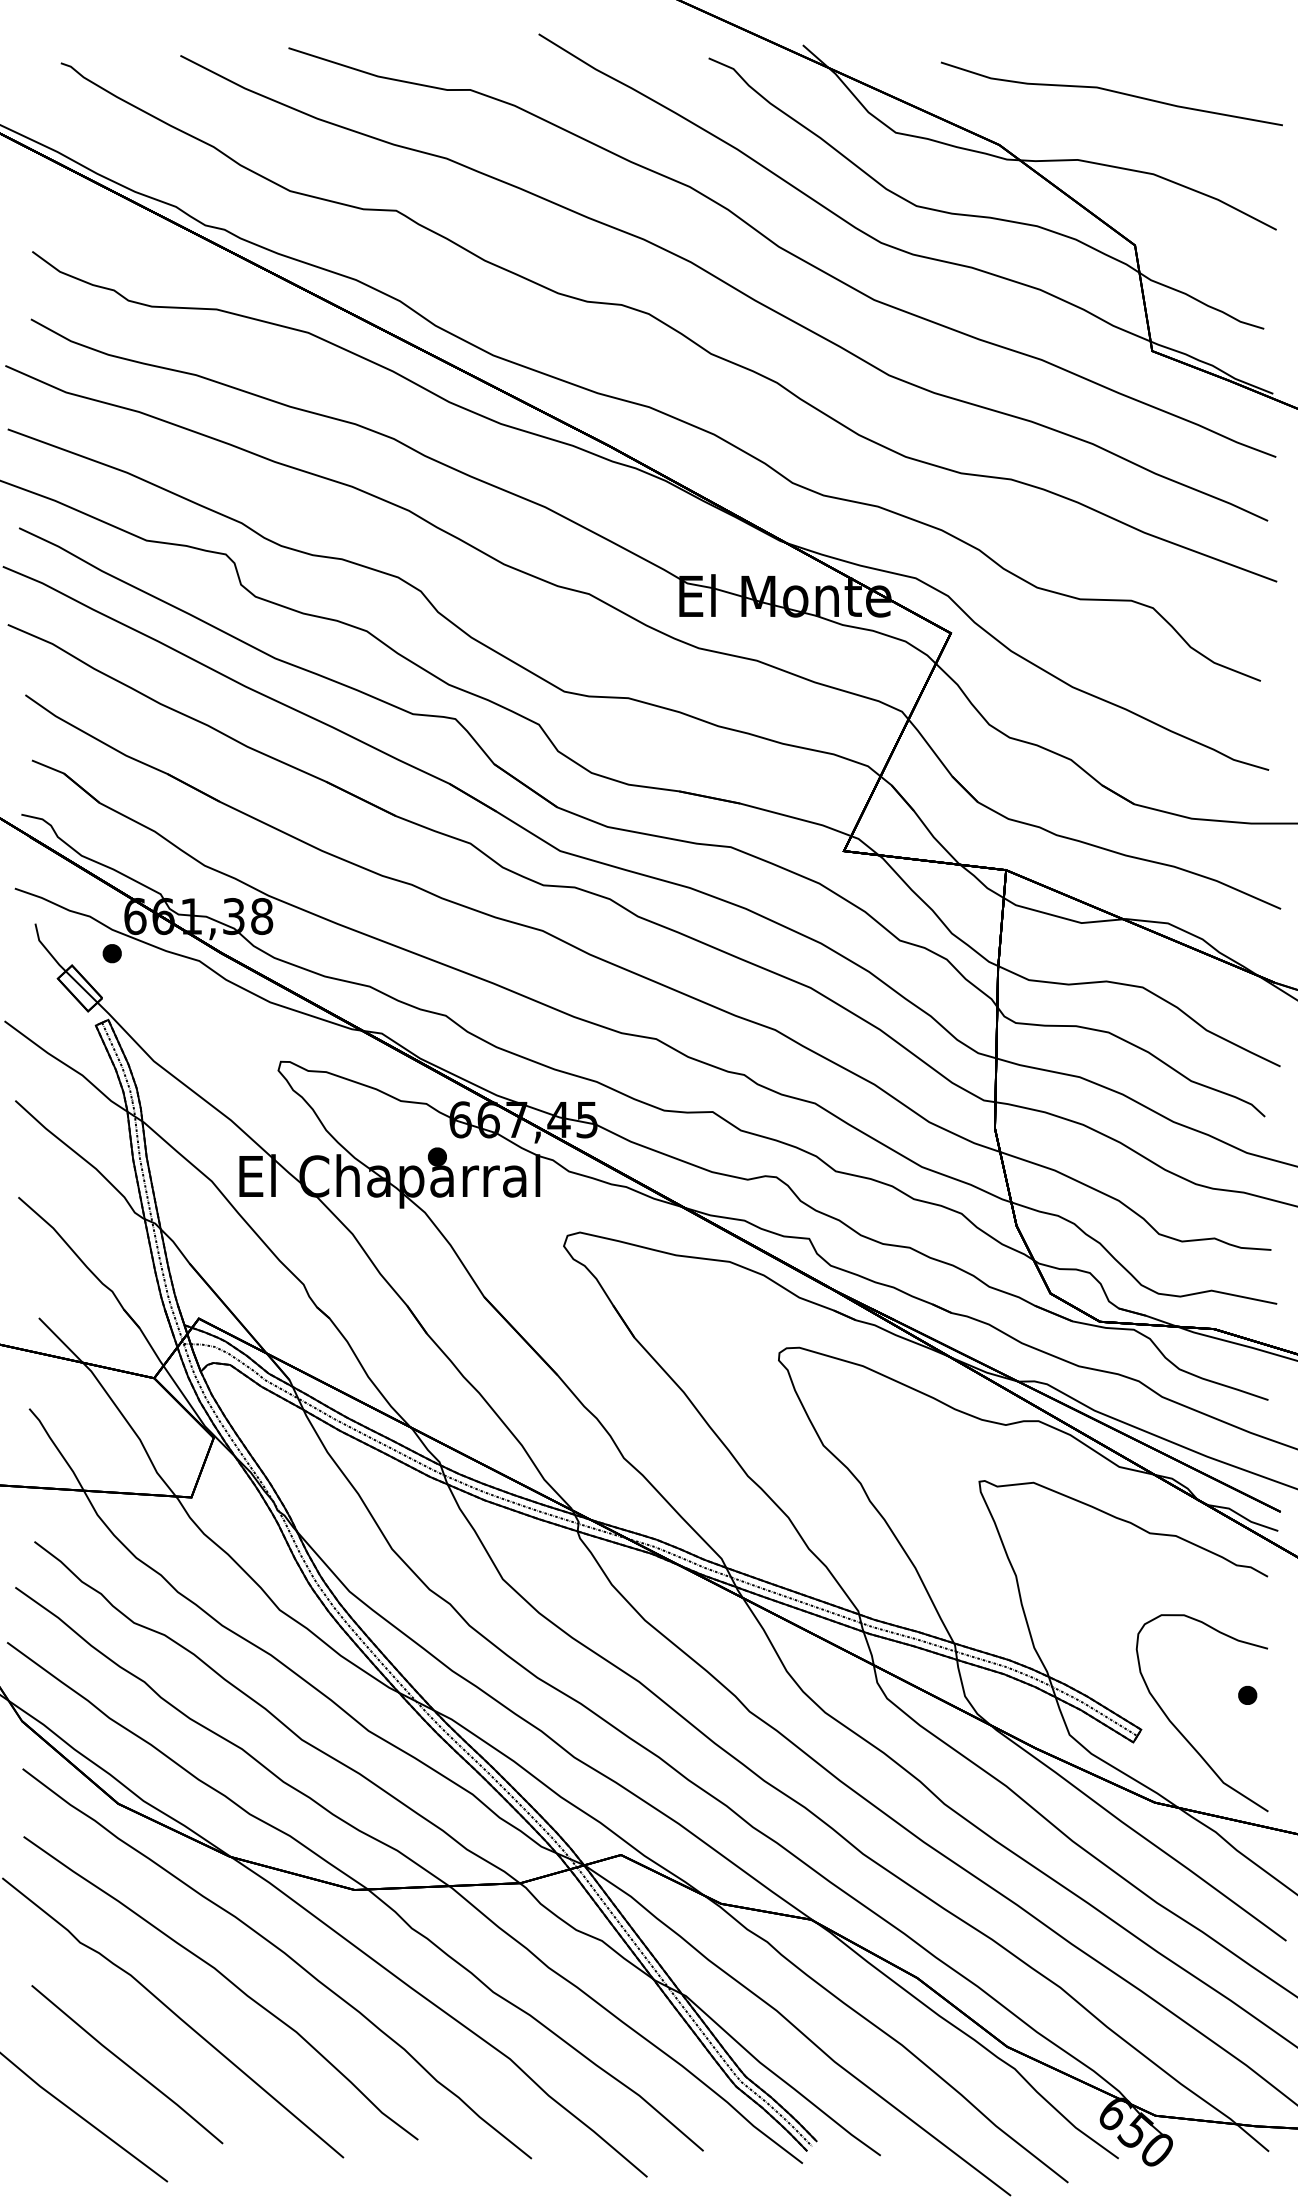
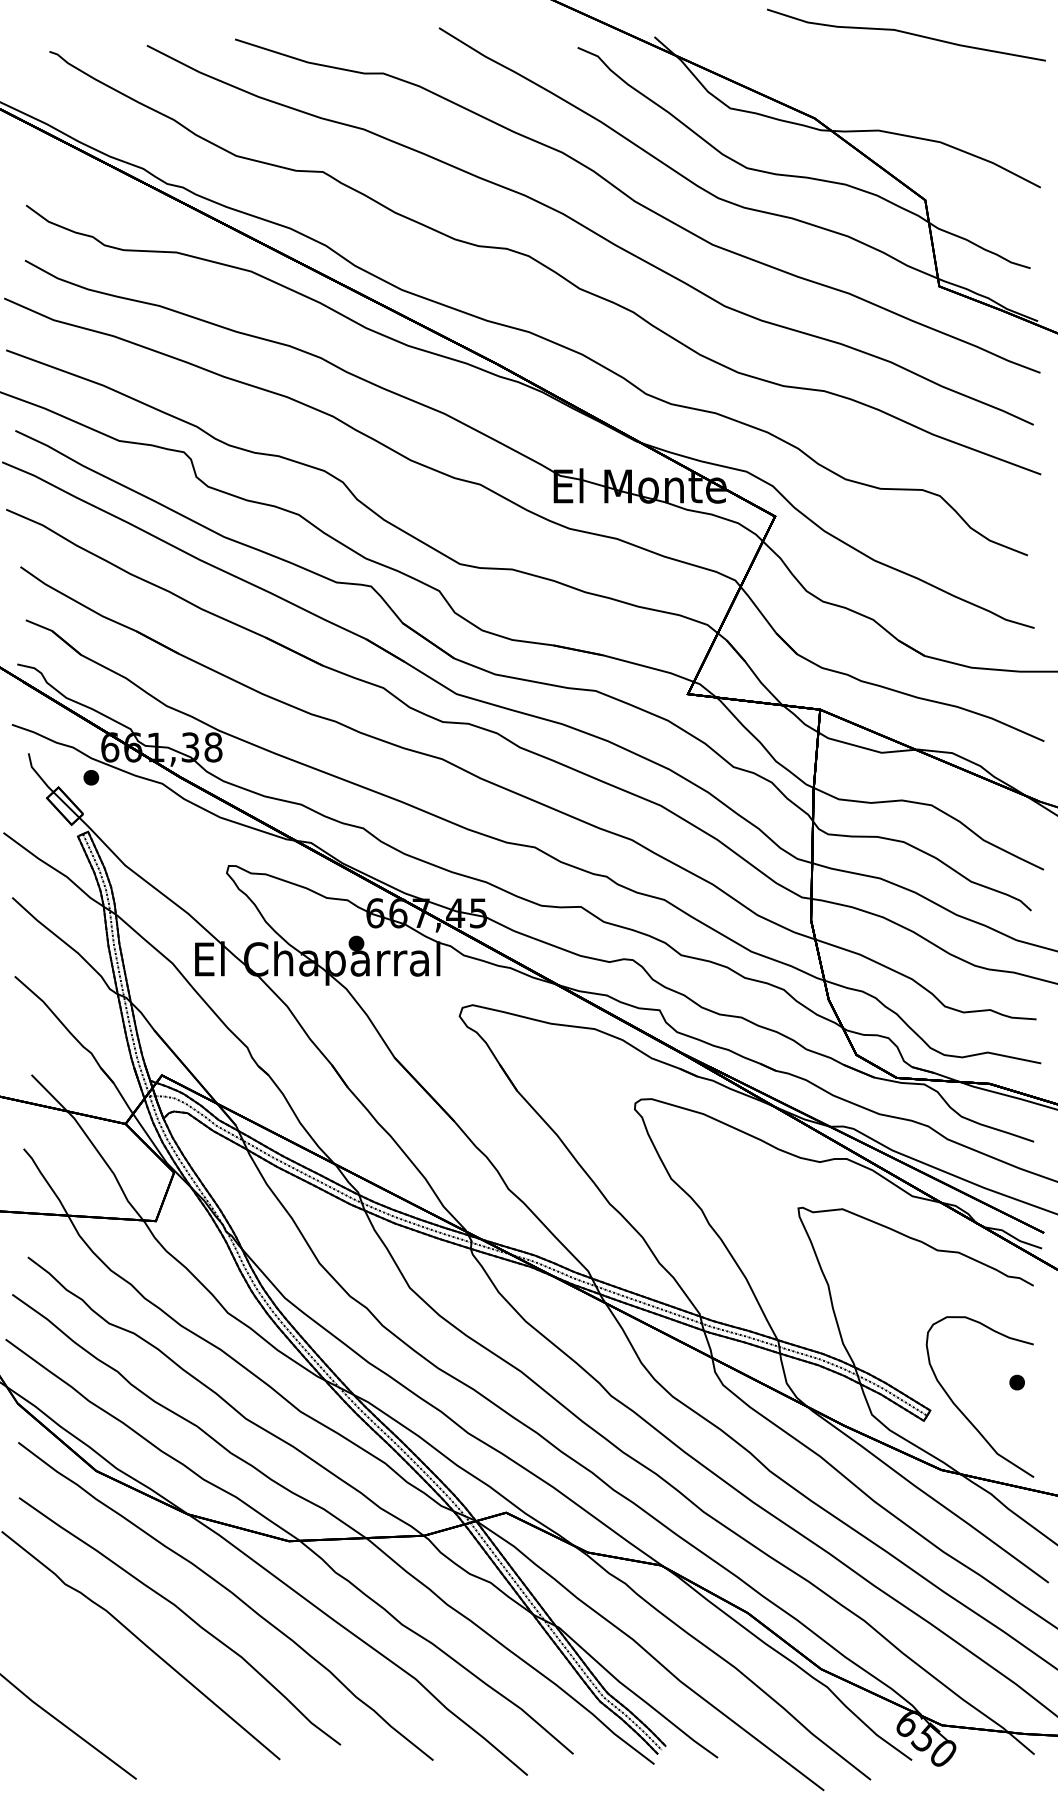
part: (1111, 93) -> (906, 34), moved
line: (127, 2064) -> (103, 1683), removed

